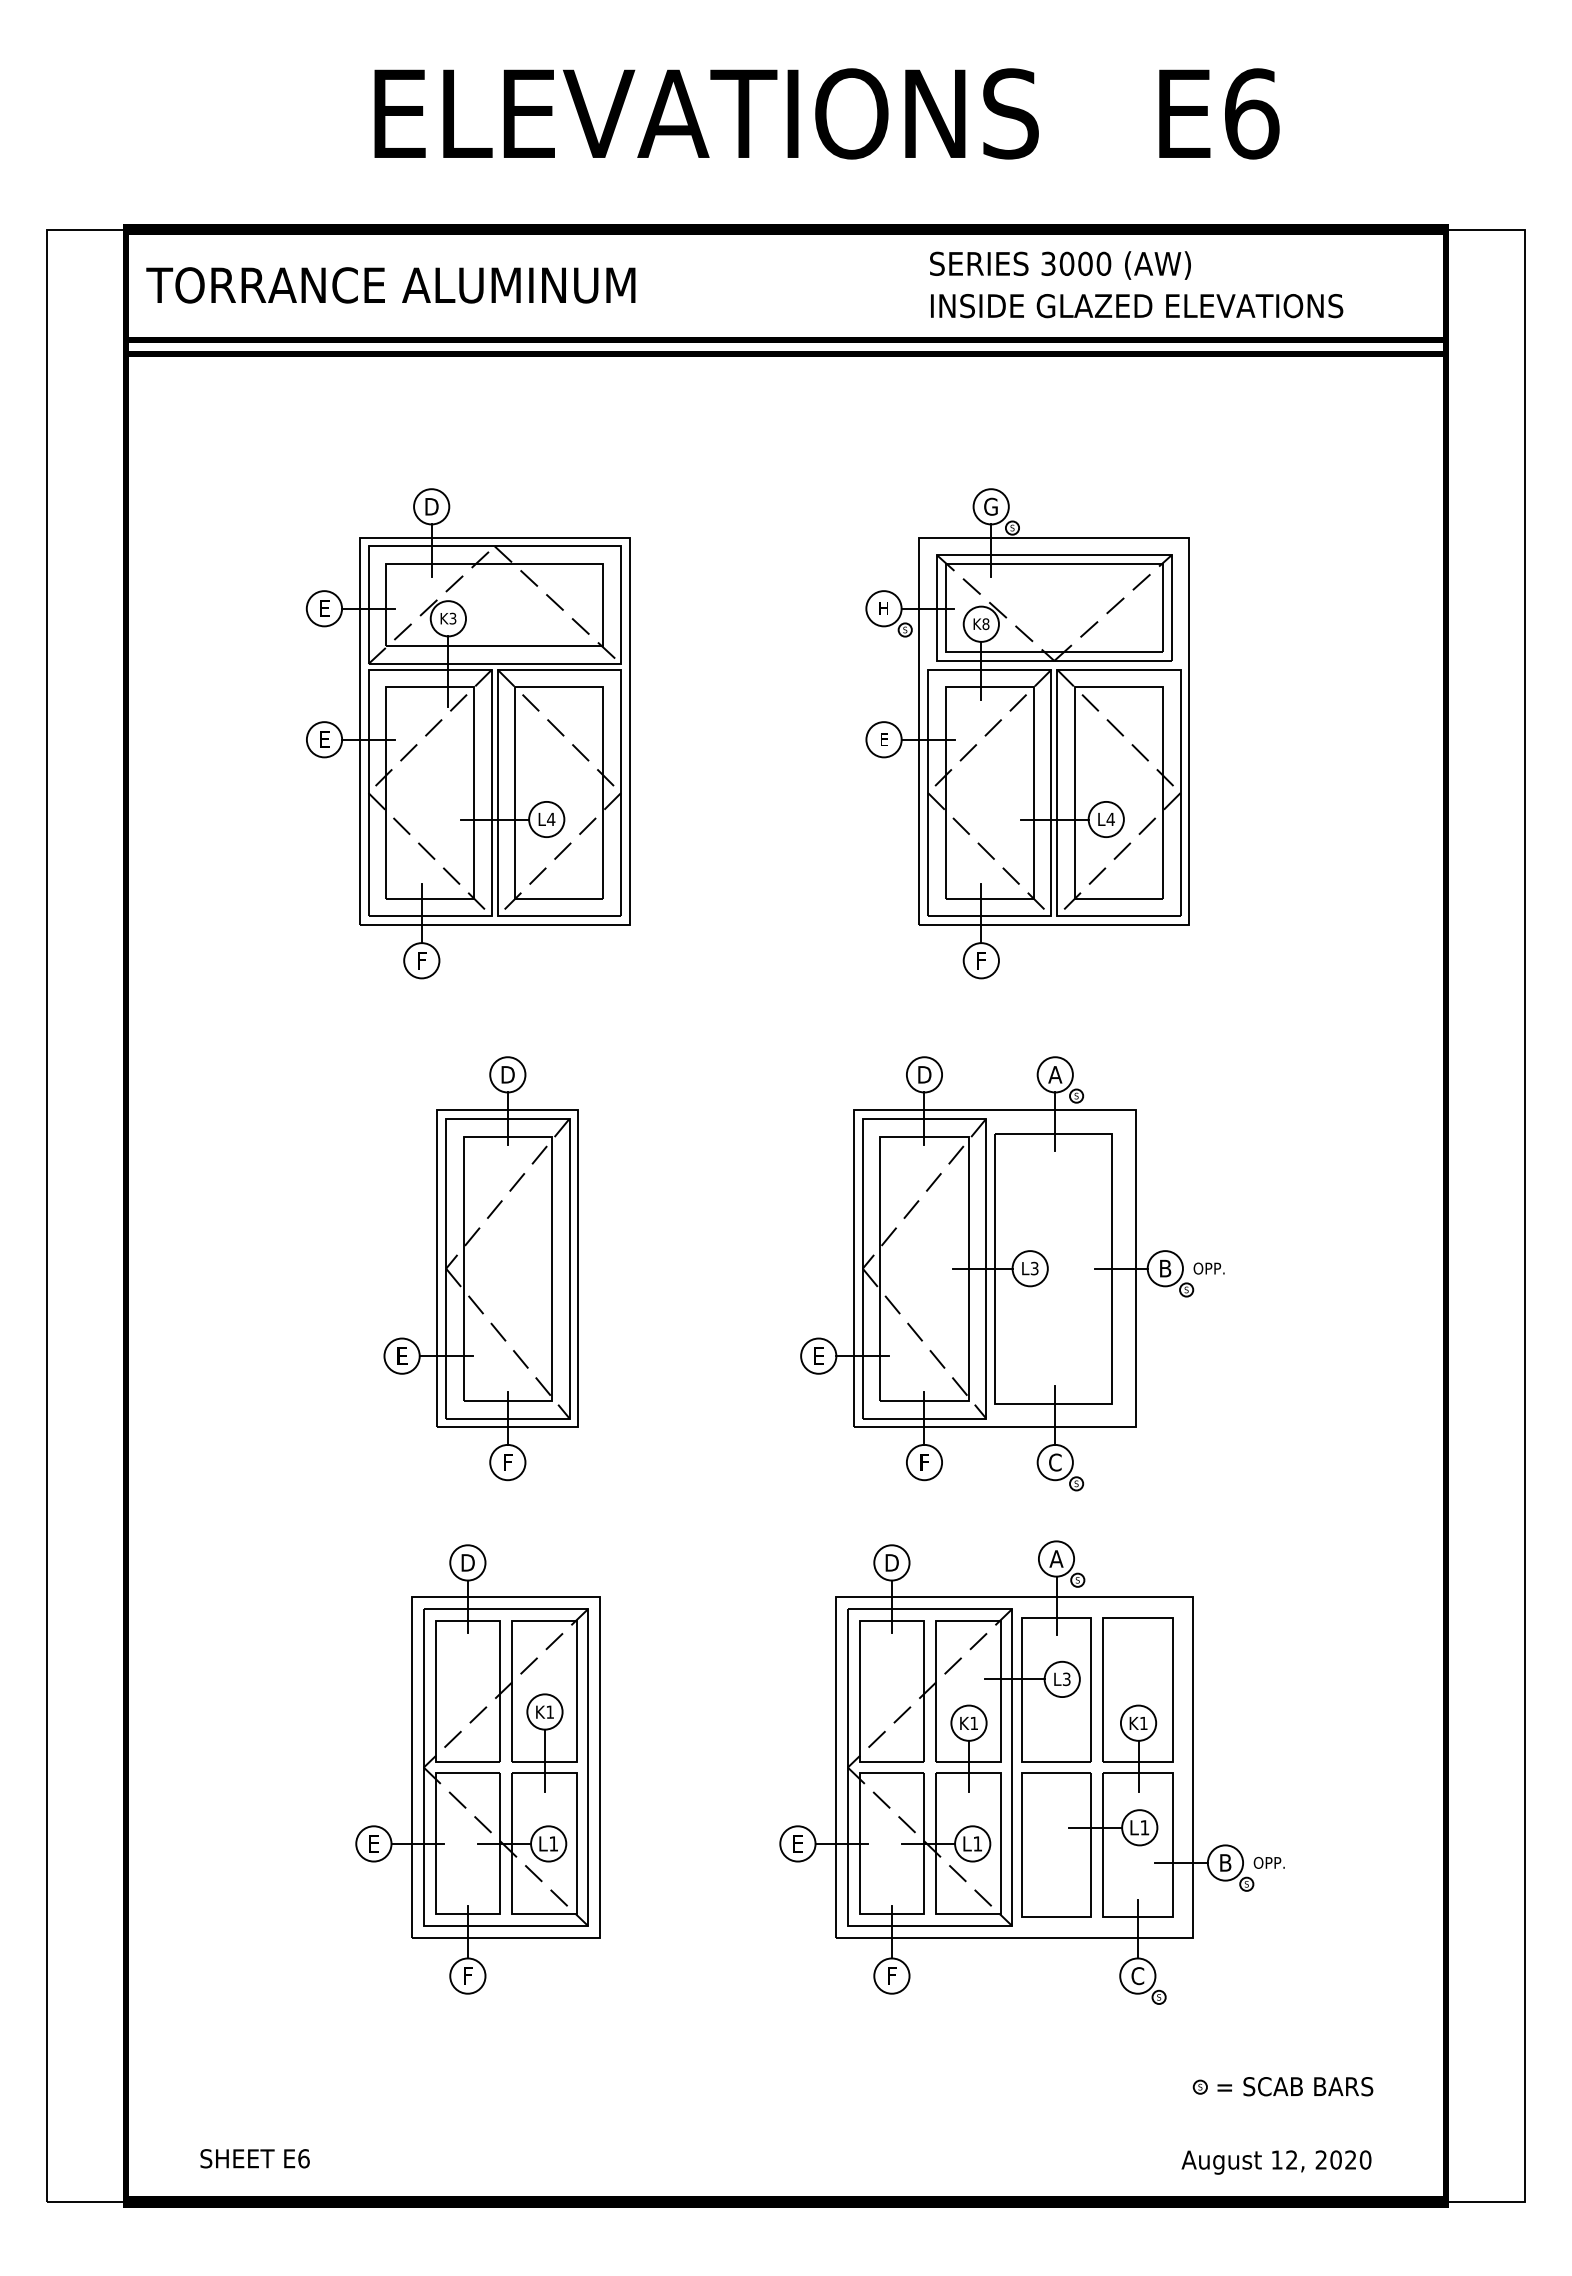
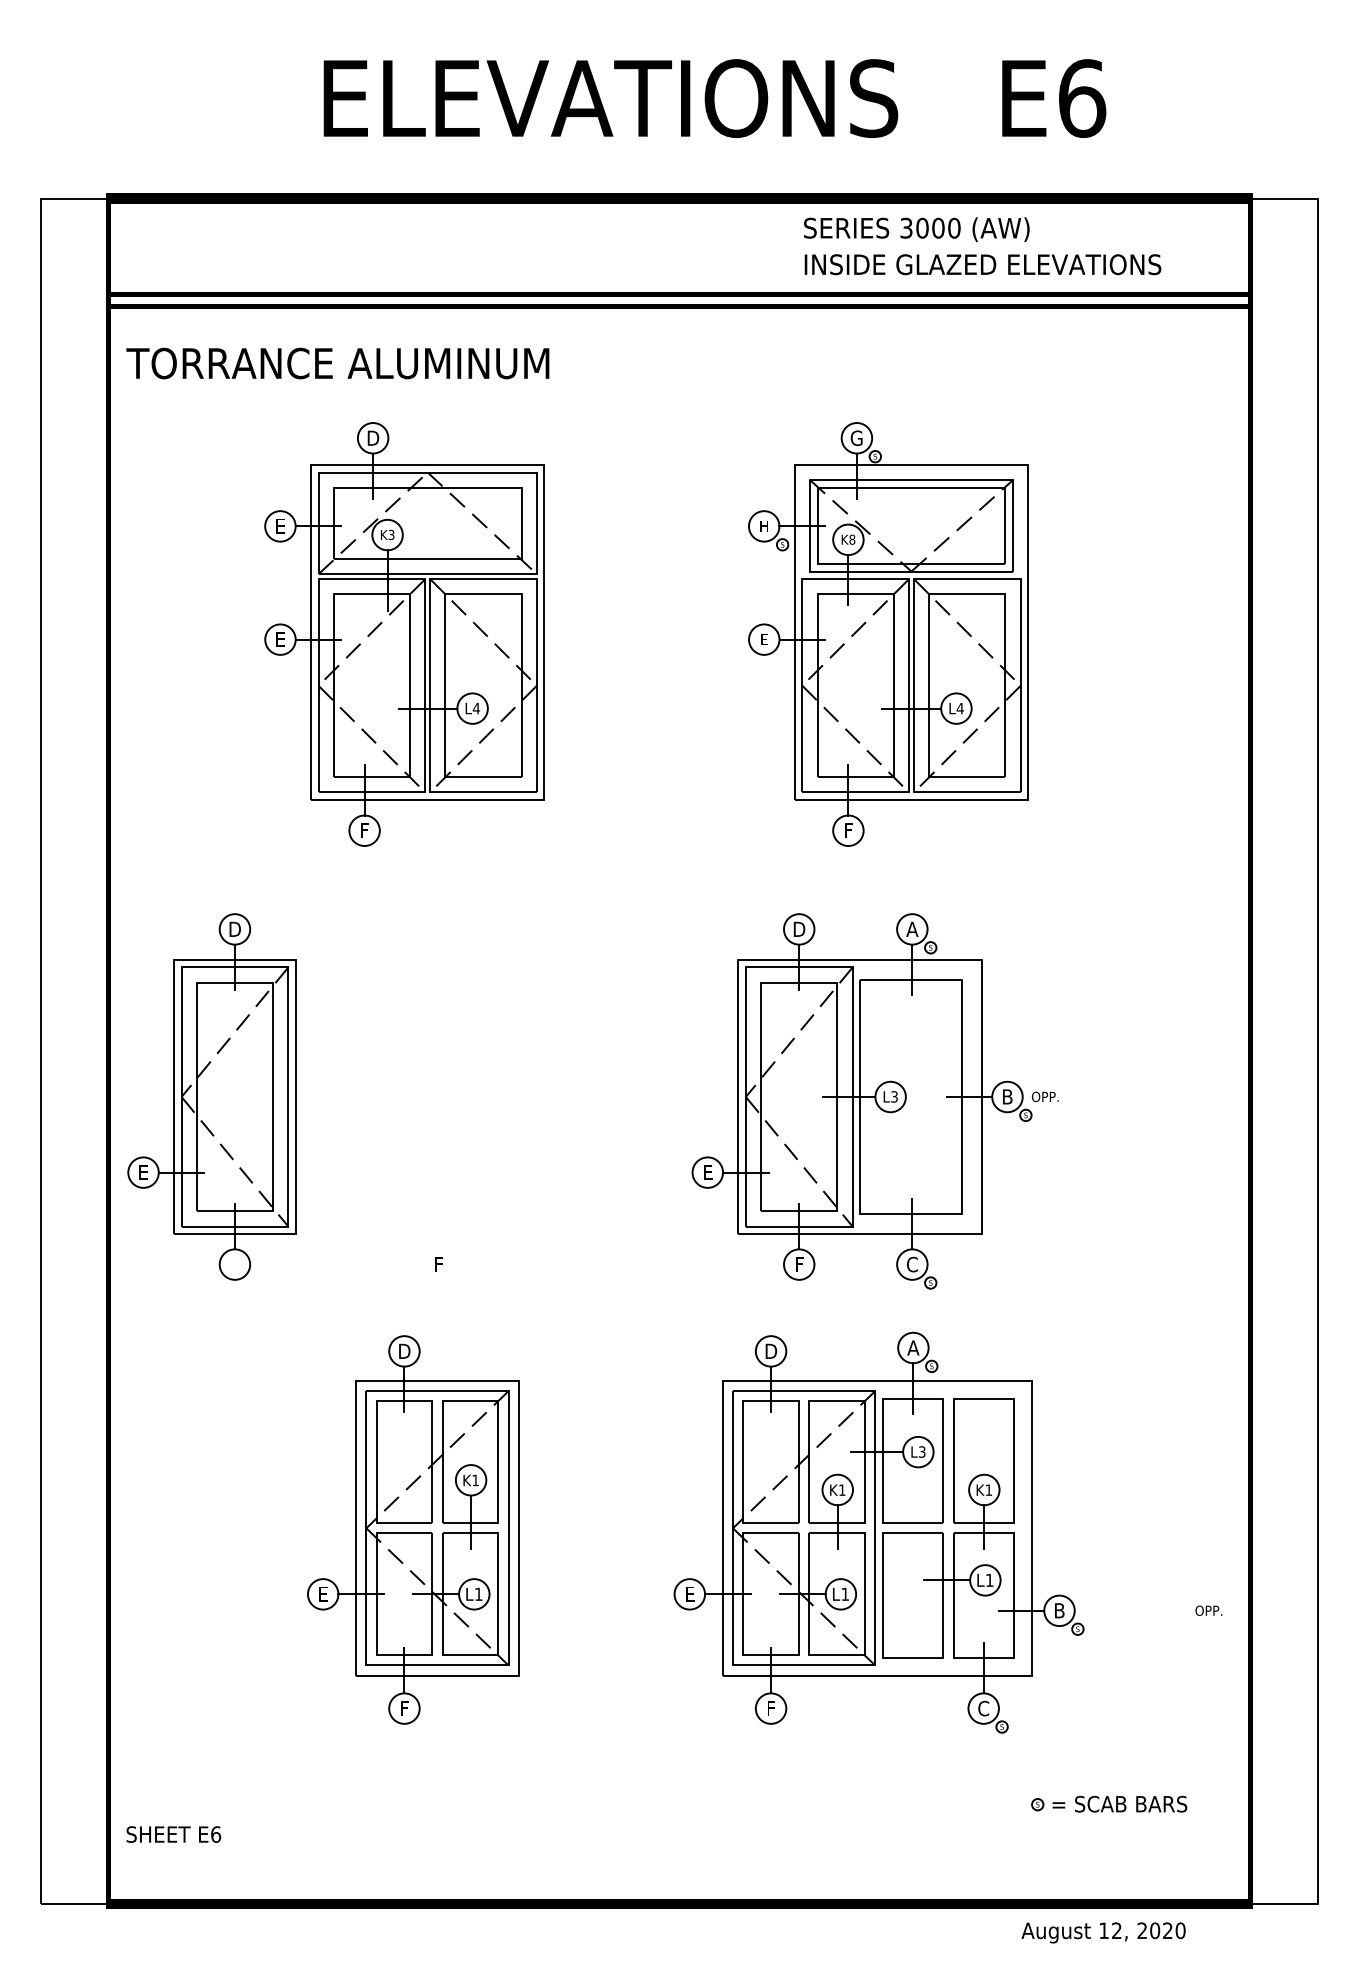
text: (390, 285) -> (337, 363), moved
part: (480, 1268) -> (211, 1096), moved
text: (1268, 1862) -> (1208, 1610), moved
text: (254, 2158) -> (173, 1834), moved
text: (1276, 2162) -> (1103, 1932), moved

